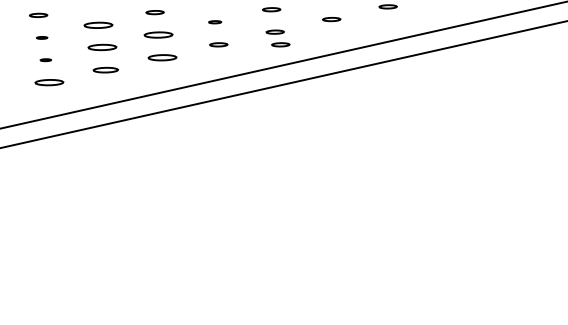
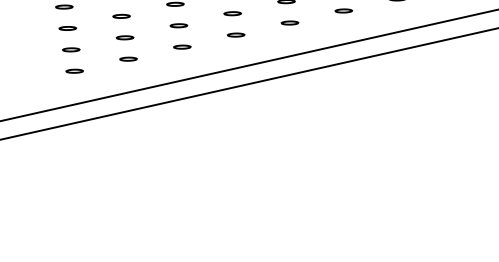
part: (214, 21) -> (232, 12), size x1.43
part: (98, 24) -> (121, 15), size x0.62
part: (158, 34) -> (178, 25), size x0.62
part: (41, 37) -> (67, 28), size x1.67
part: (280, 44) -> (294, 34), removed
part: (101, 47) -> (124, 37), size x0.62
part: (161, 56) -> (181, 46), size x0.62
part: (45, 59) -> (70, 49), size x1.67
part: (105, 69) -> (128, 58), size x0.71
part: (49, 82) -> (74, 71), size x0.62

